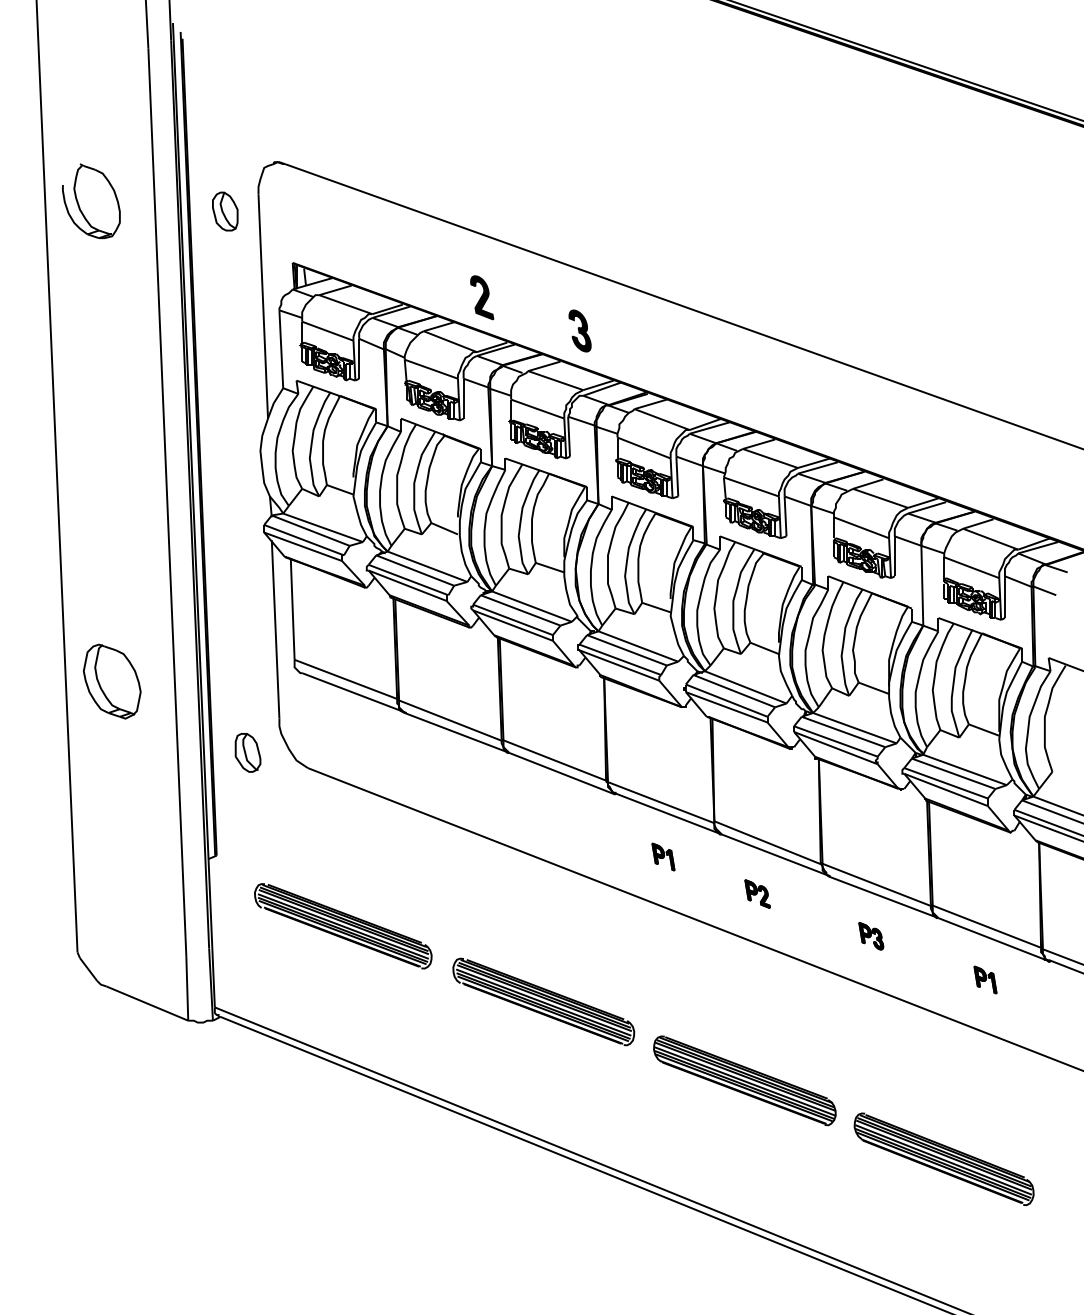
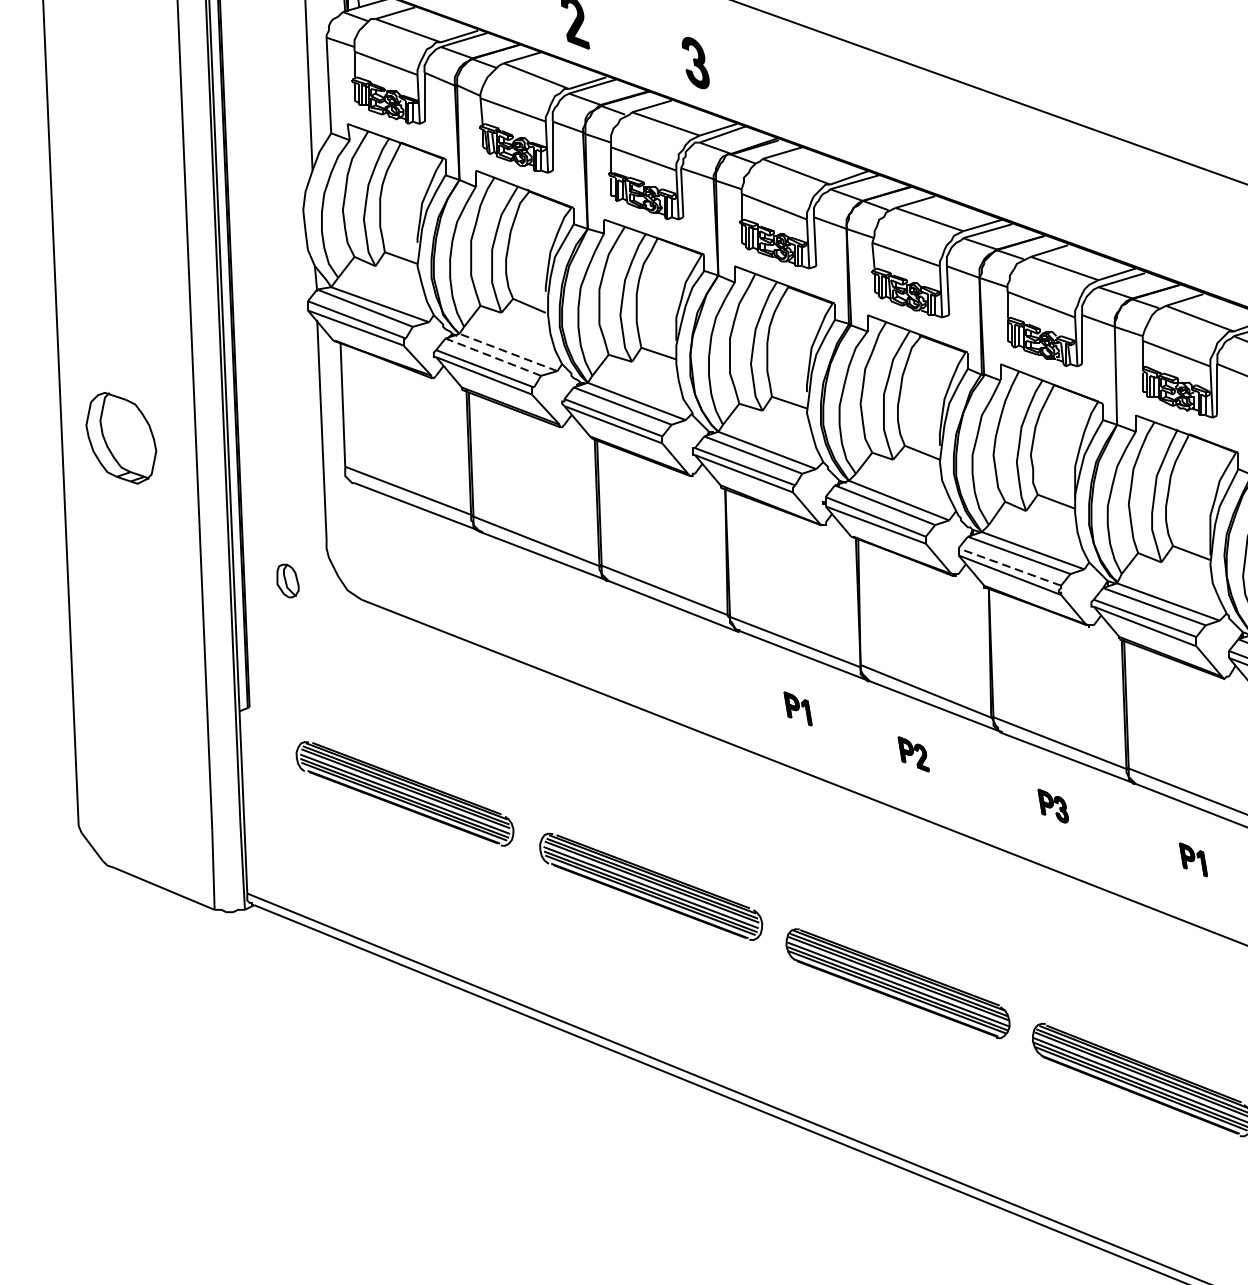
line: (427, 566) -> (508, 352), solid -> dashed
line: (415, 570) -> (493, 357), solid -> dashed
part: (111, 681) -> (120, 438), moved
line: (835, 741) -> (1009, 567), solid -> dashed
part: (247, 752) -> (287, 580), size x0.7

